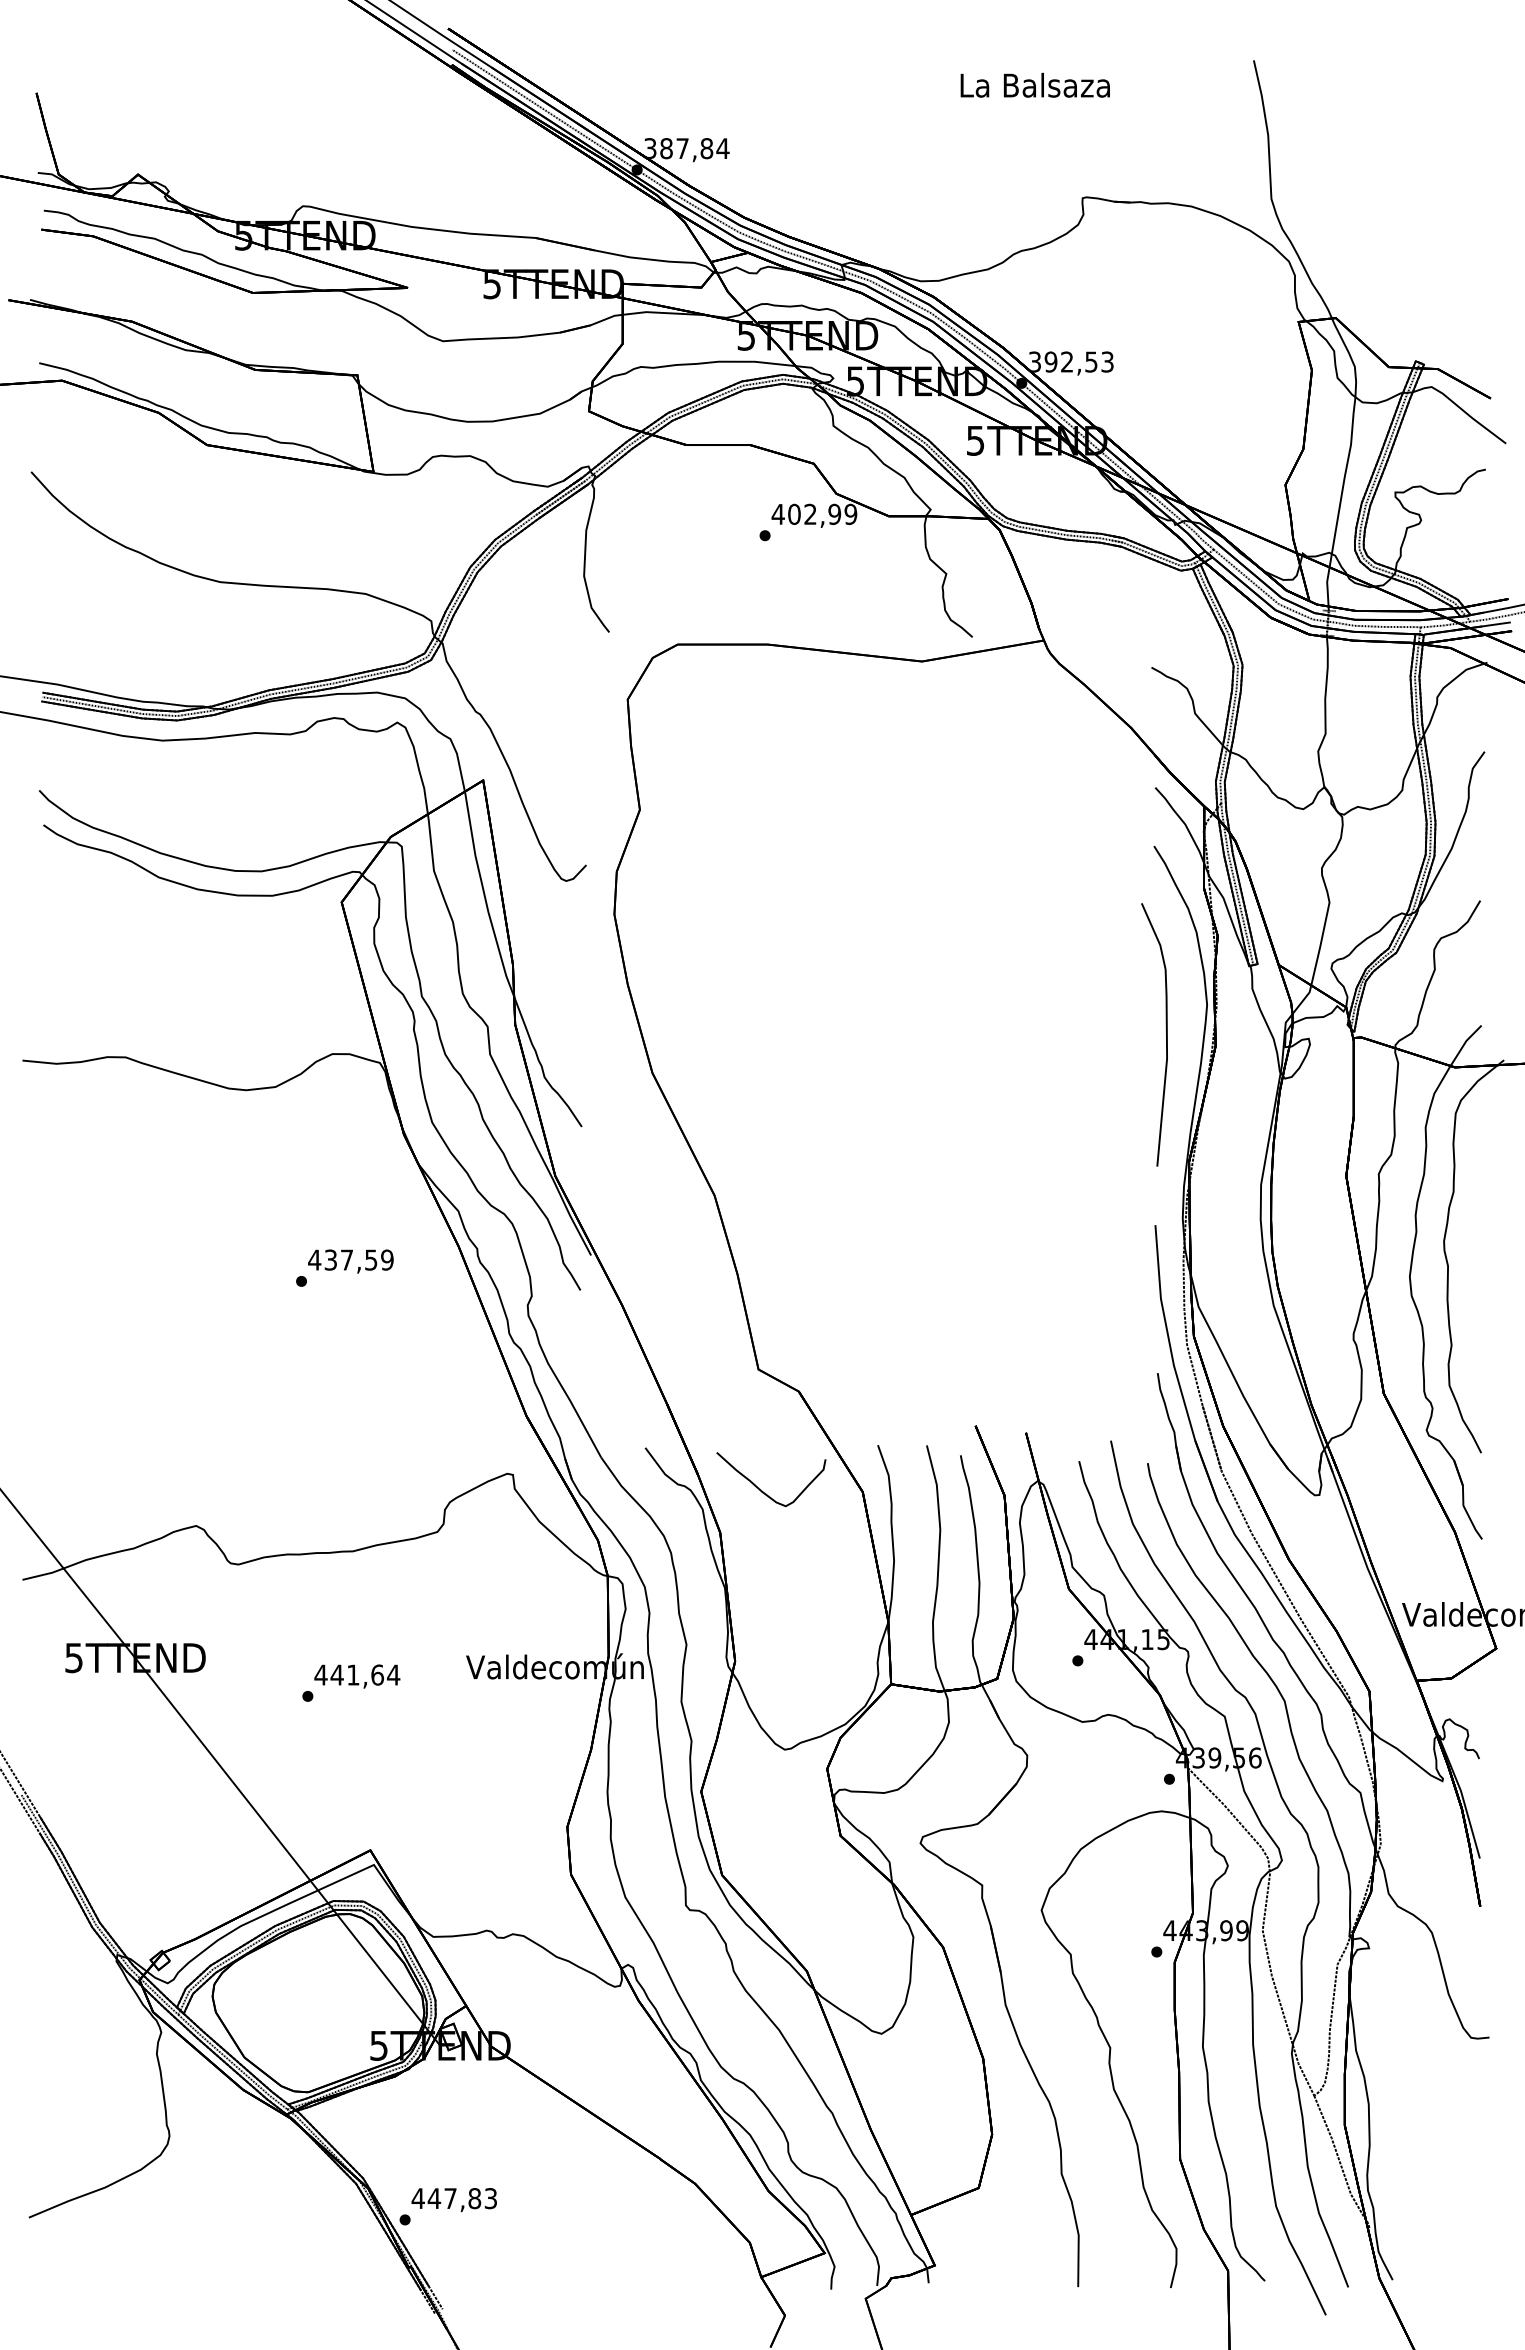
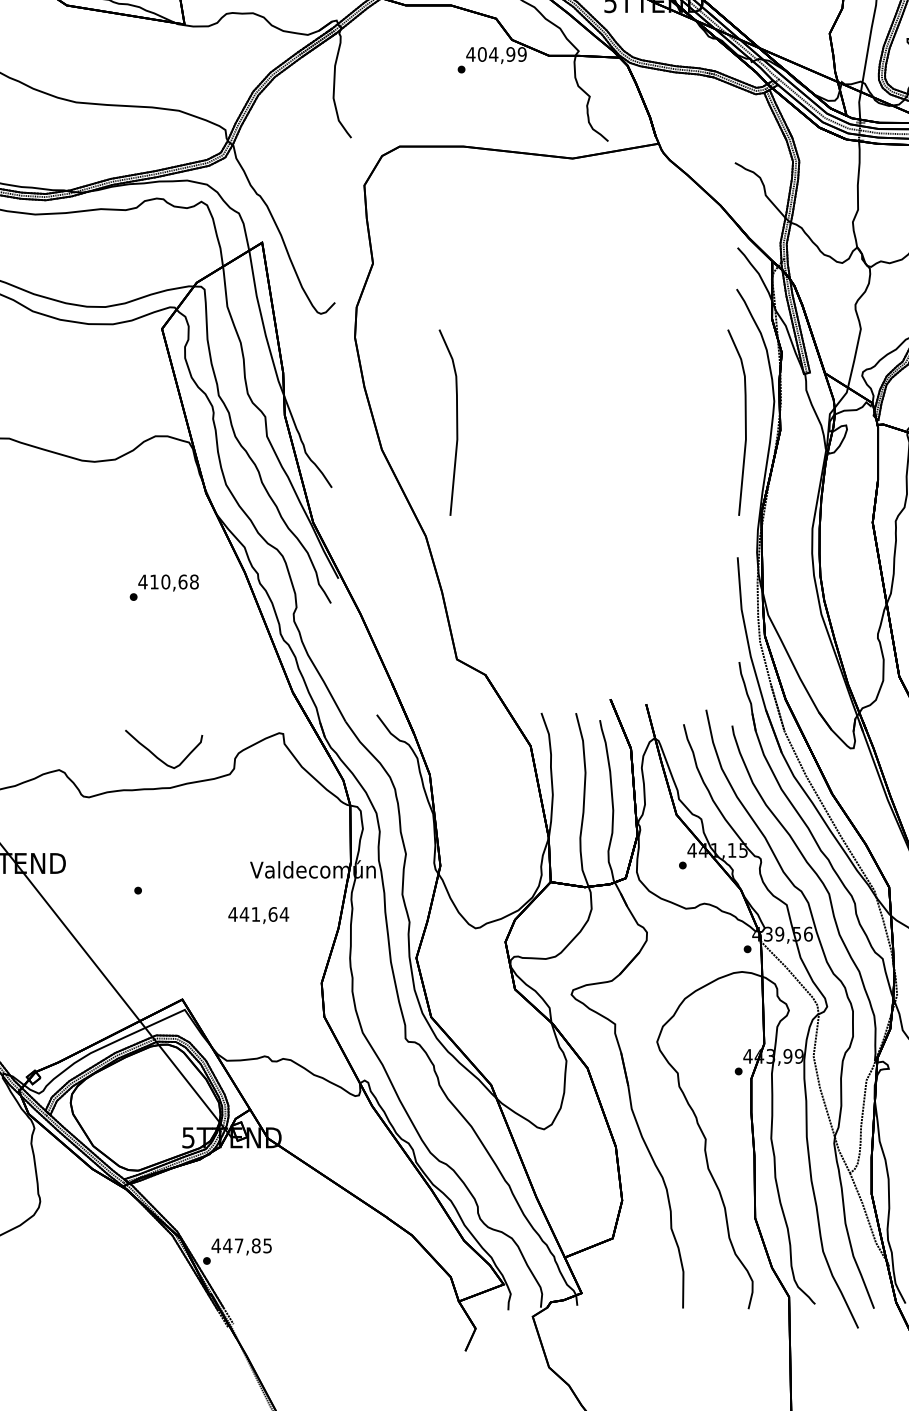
text: (810, 513) -> (493, 53), 402,99 -> 404,99
curve: (758, 1034) -> (456, 422), added
text: (358, 1259) -> (173, 581), 437,59 -> 410,68
curve: (761, 1489) -> (156, 756), moved
text: (357, 1676) -> (258, 915), moved
text: (490, 2198) -> (267, 1245), 447,83 -> 447,85

